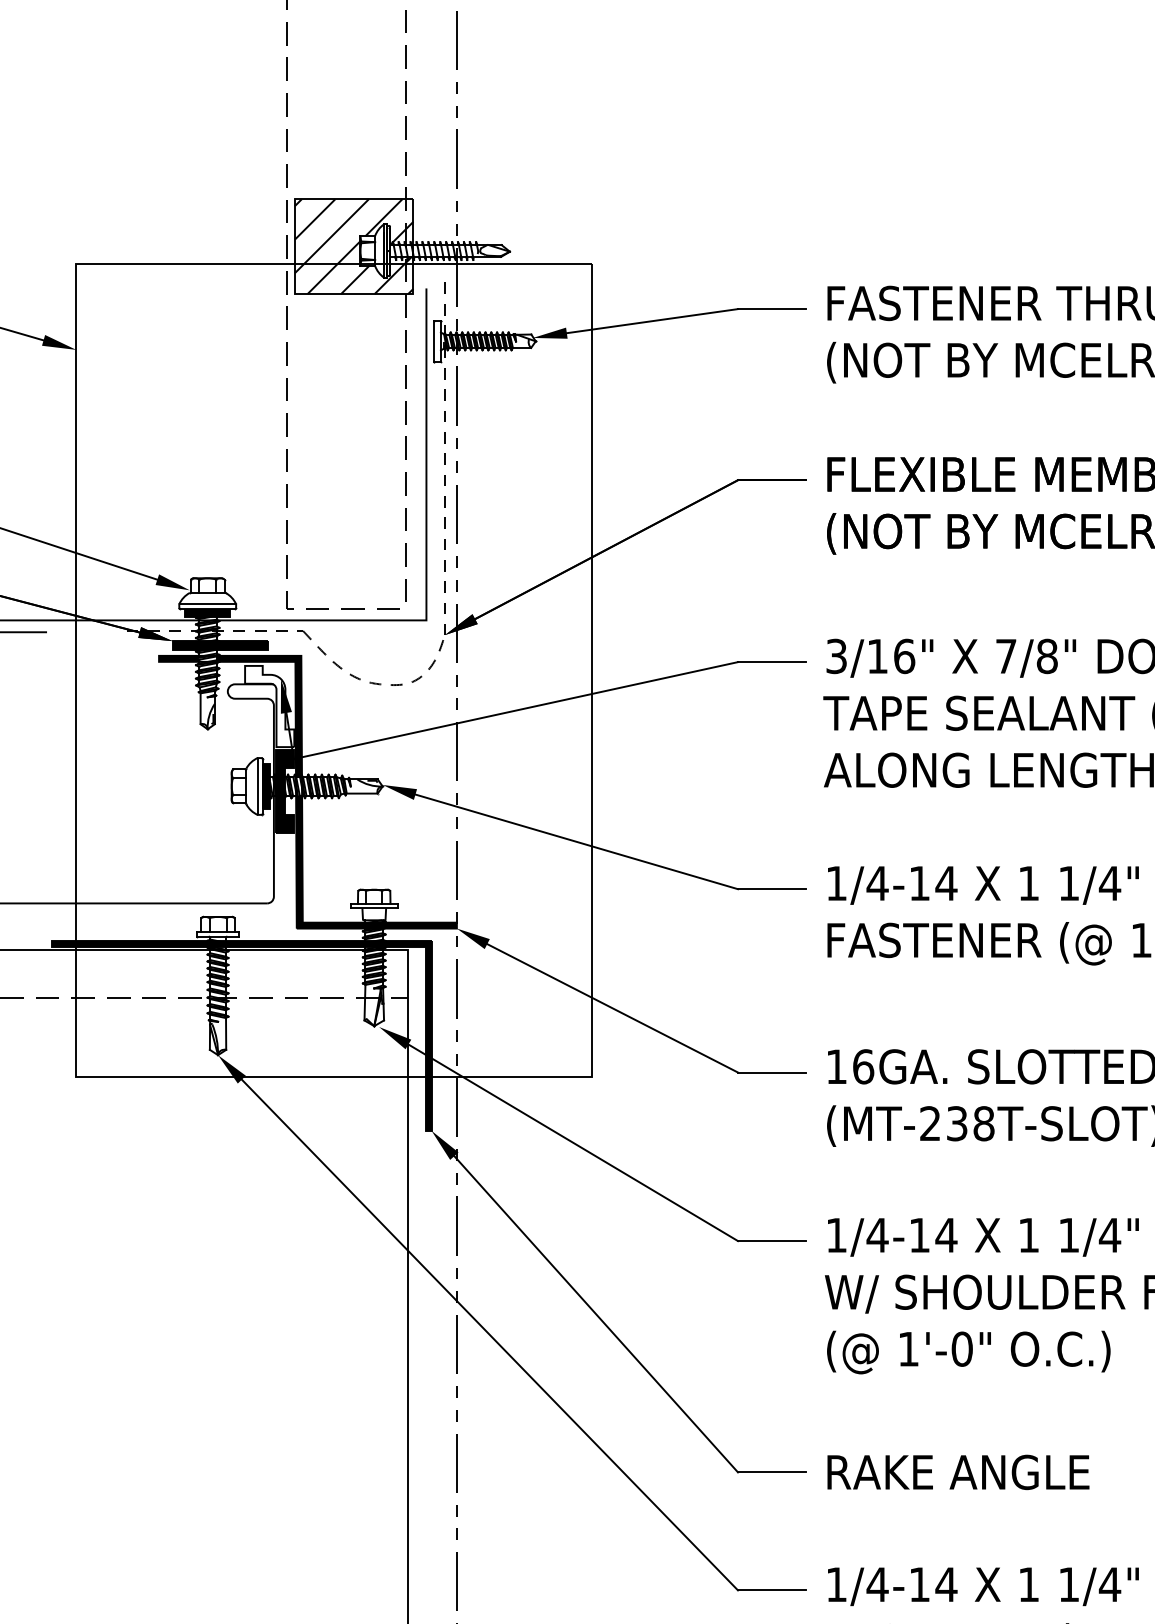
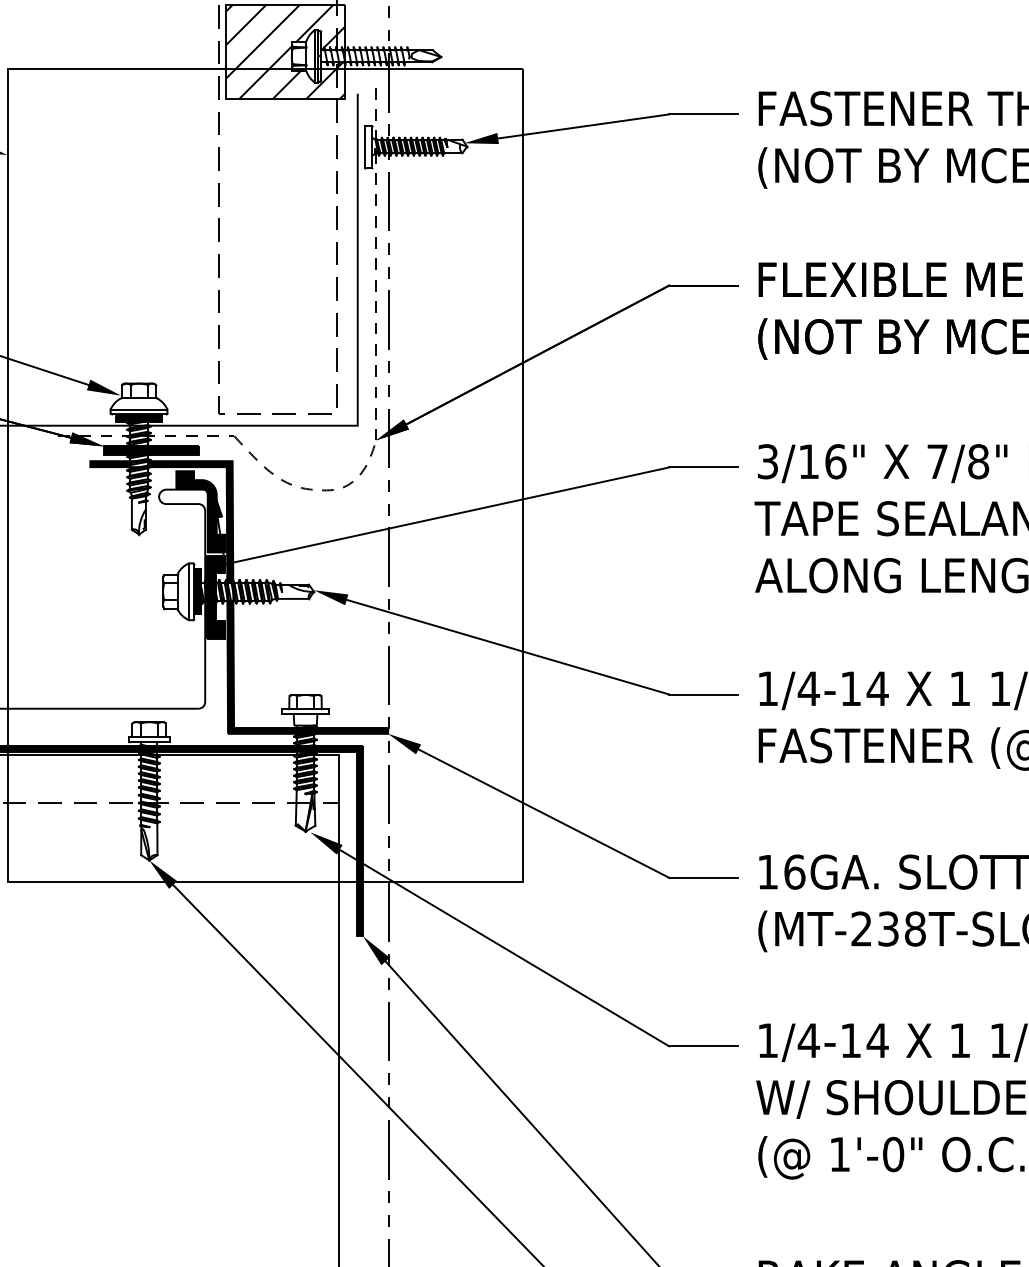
fill: (269, 706) -> (200, 511), added

